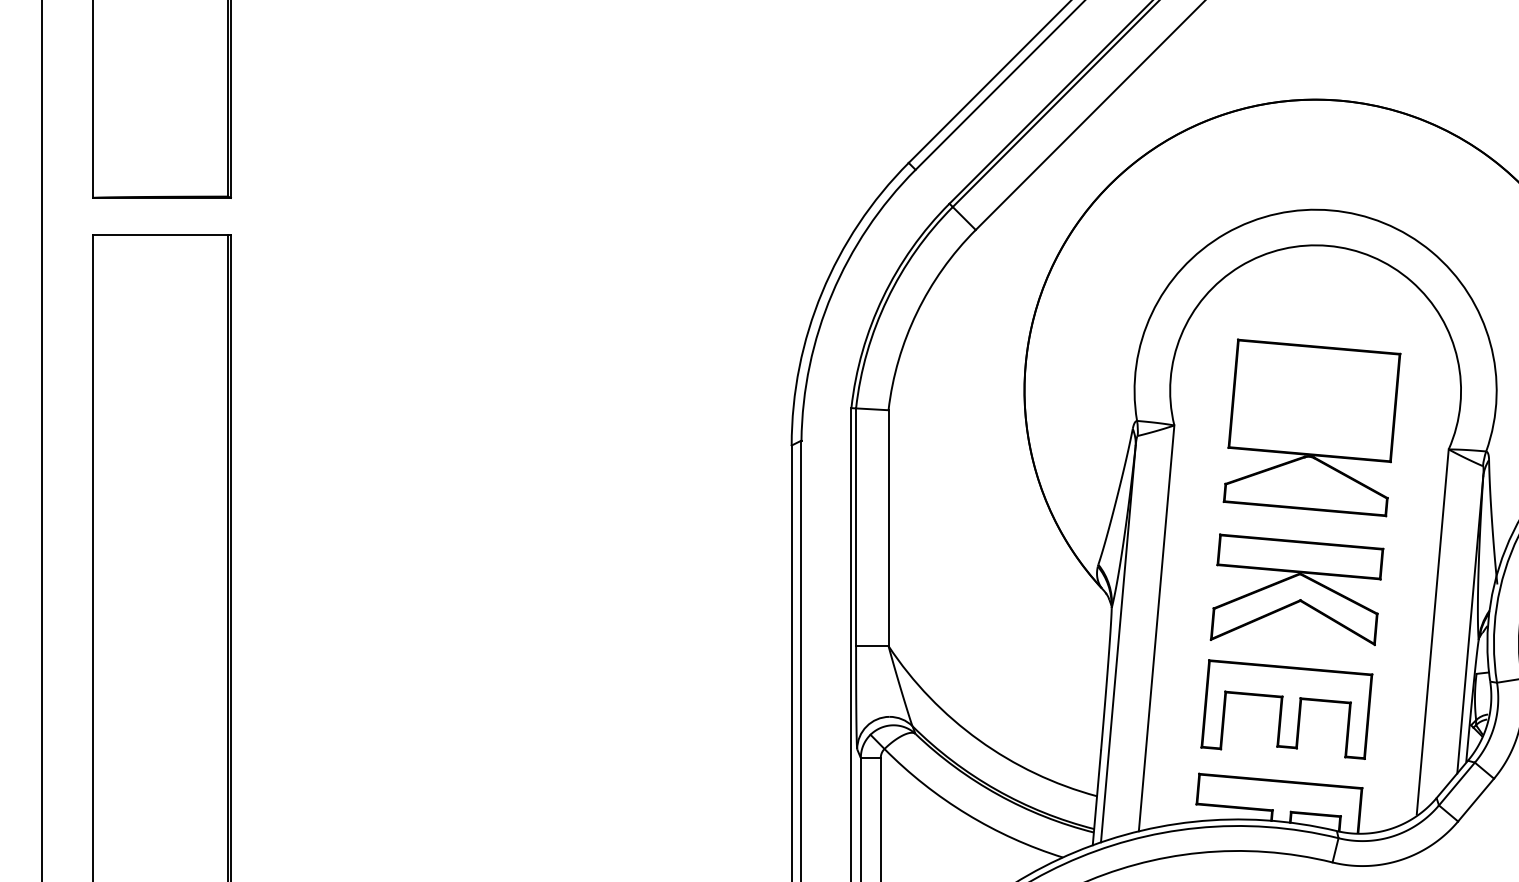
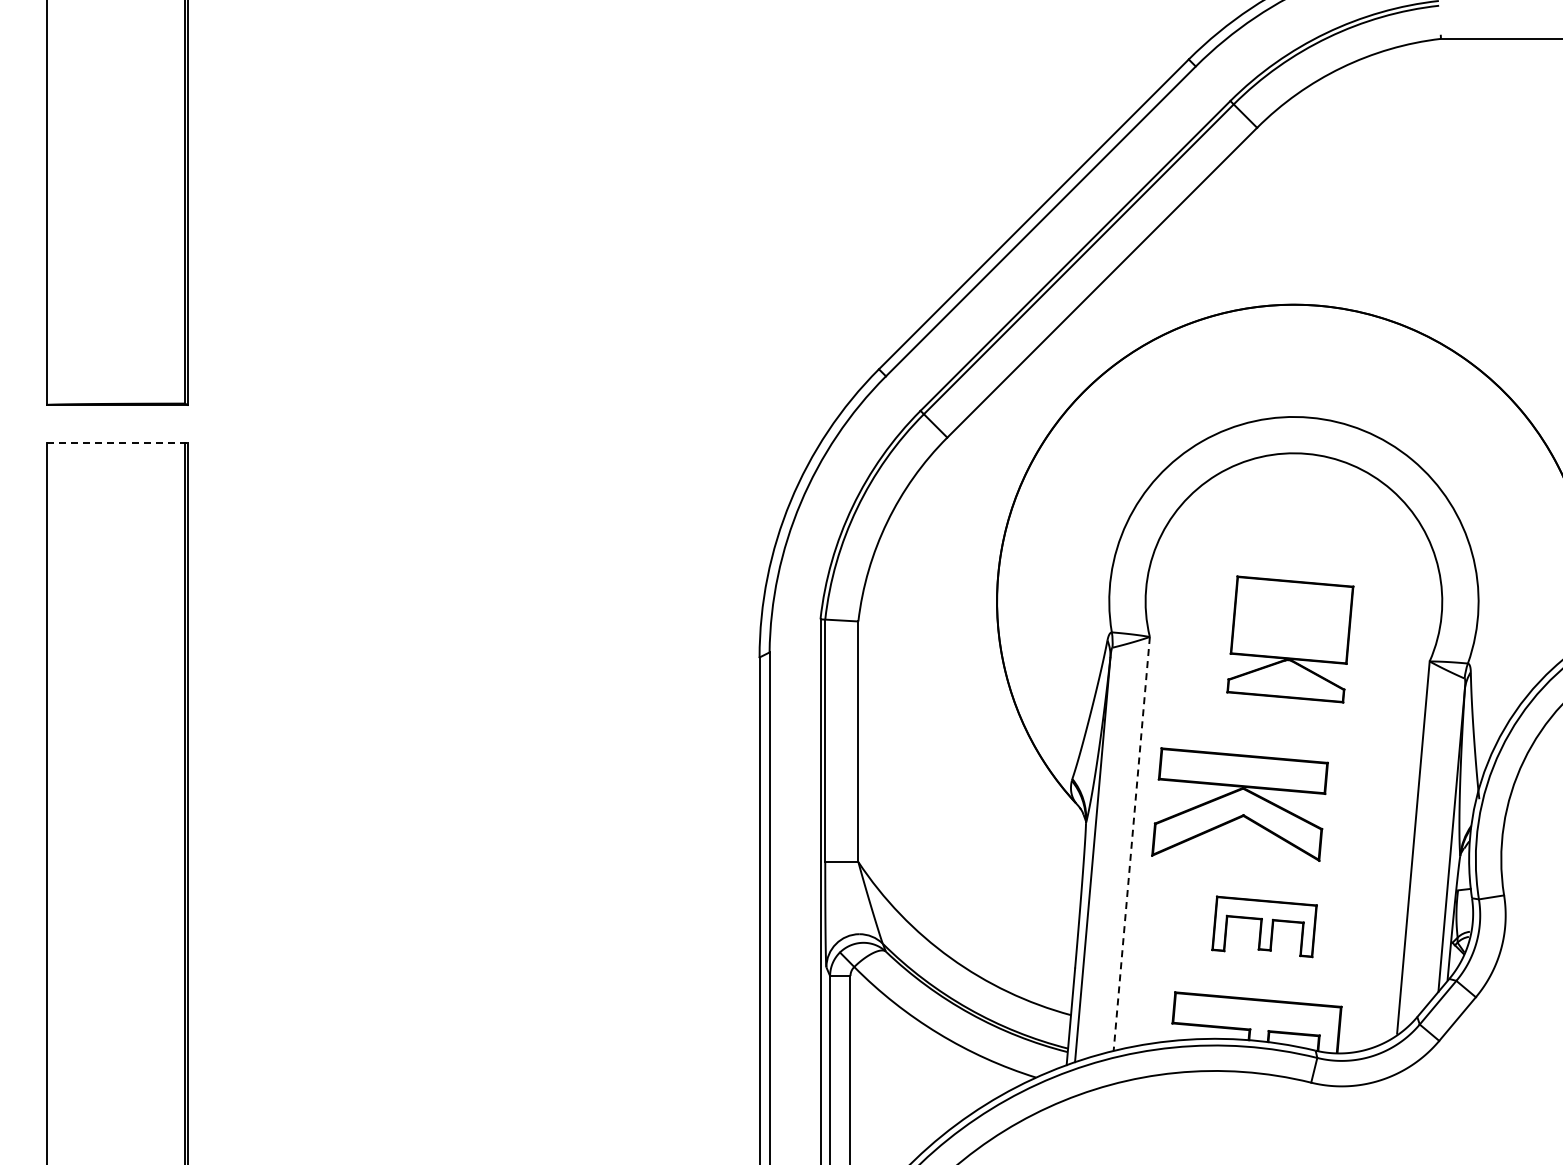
line: (162, 235) -> (117, 443), solid -> dashed
part: (1312, 427) -> (1290, 639), size x0.7
part: (1296, 589) -> (1239, 804), moved
line: (1156, 627) -> (1131, 843), solid -> dashed
part: (1286, 709) -> (1264, 926), size x0.6

